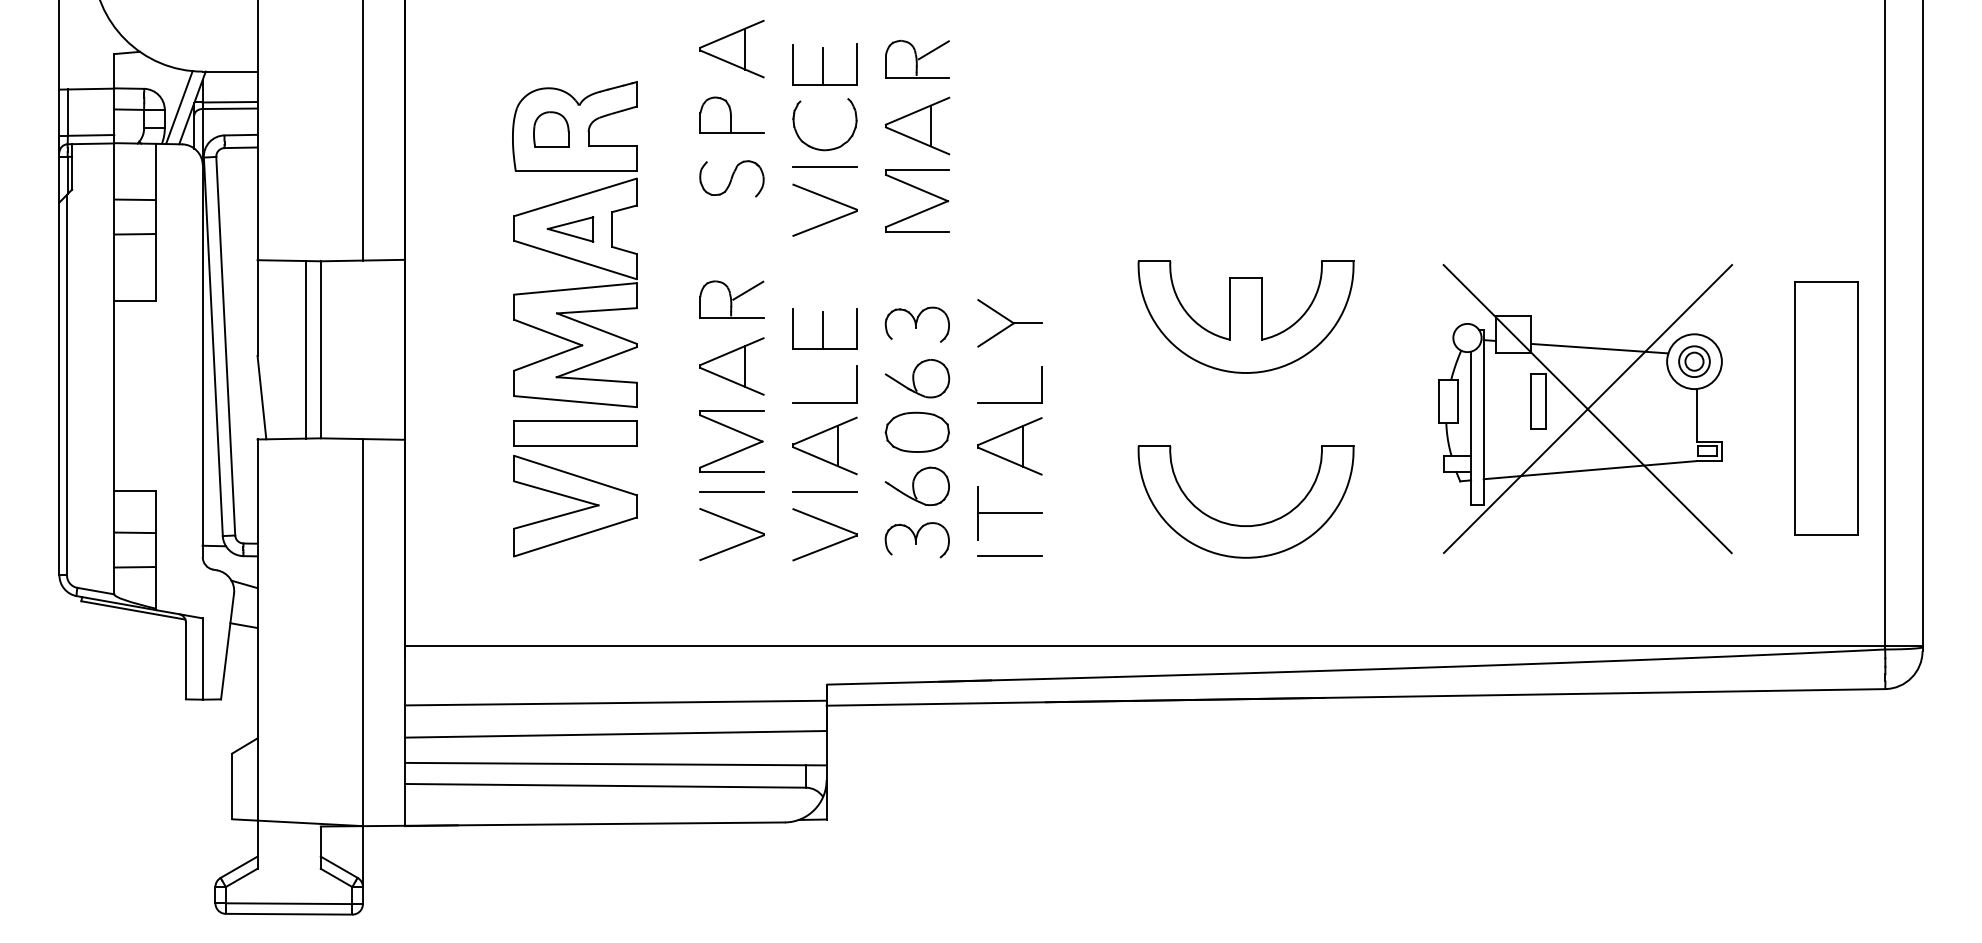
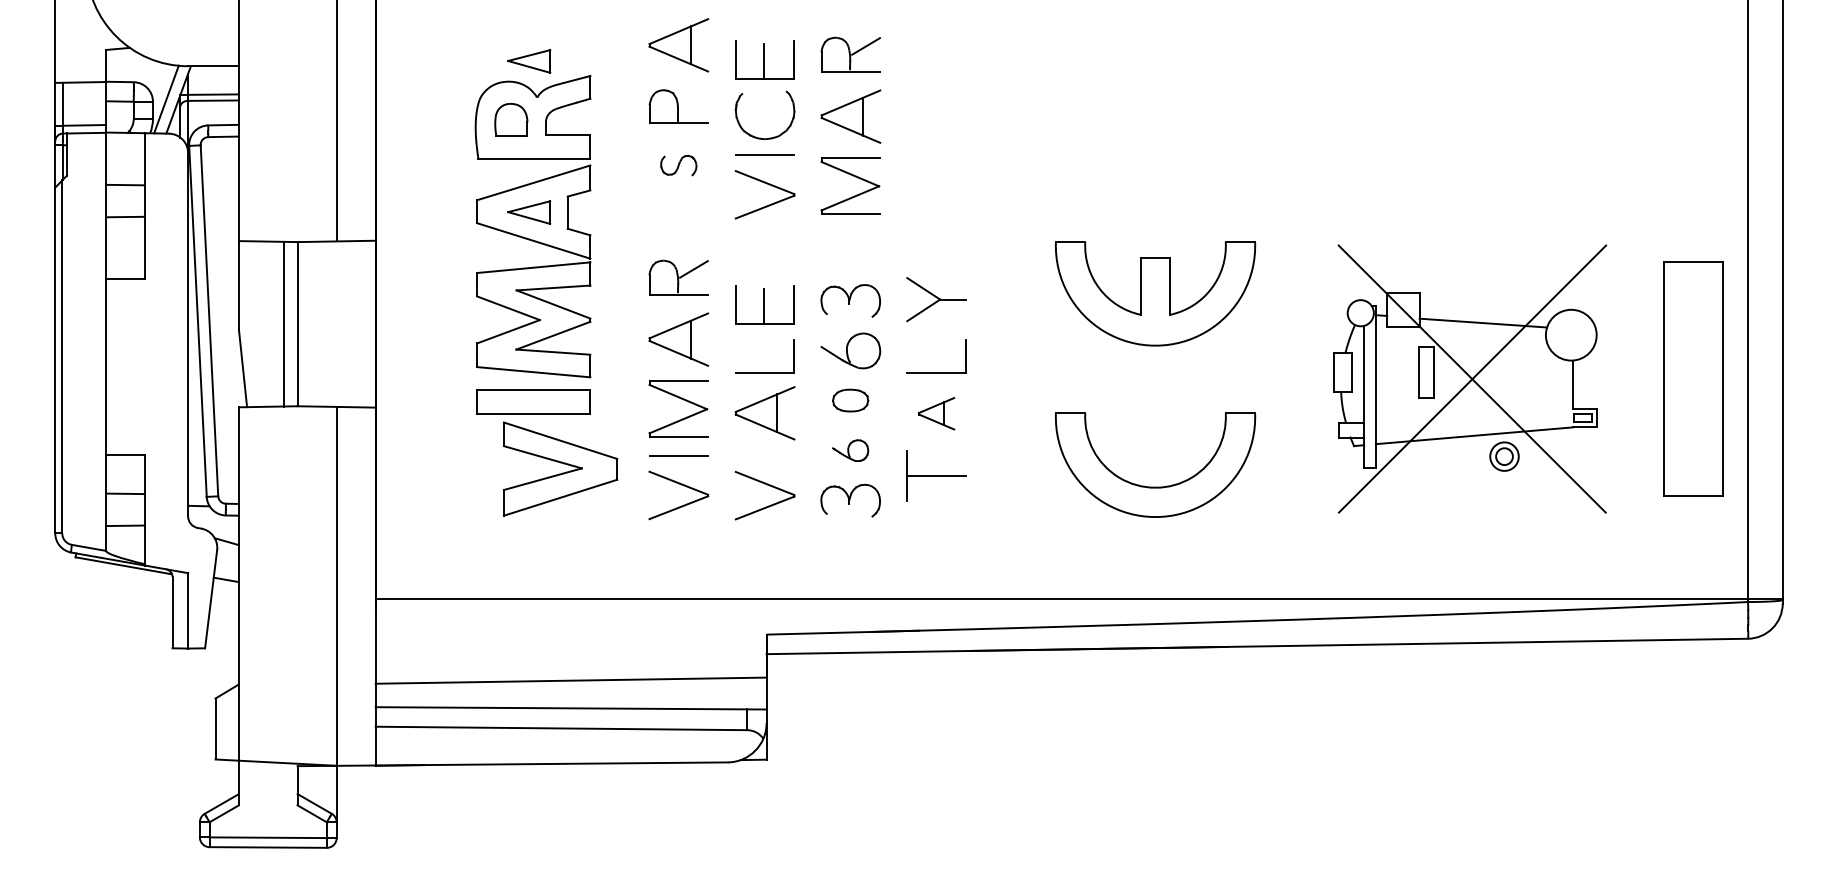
part: (570, 66) -> (529, 61), added
part: (731, 178) -> (678, 165), size x0.6
part: (1694, 361) -> (1504, 456), moved
part: (916, 431) -> (849, 399), size x0.6
part: (1009, 446) -> (936, 413), size x0.6
part: (916, 485) -> (849, 449), size x0.6
line: (824, 492) -> (764, 456), removed
part: (575, 506) -> (560, 469), moved
line: (1009, 556) -> (936, 515), removed
line: (615, 702) -> (570, 651), removed

